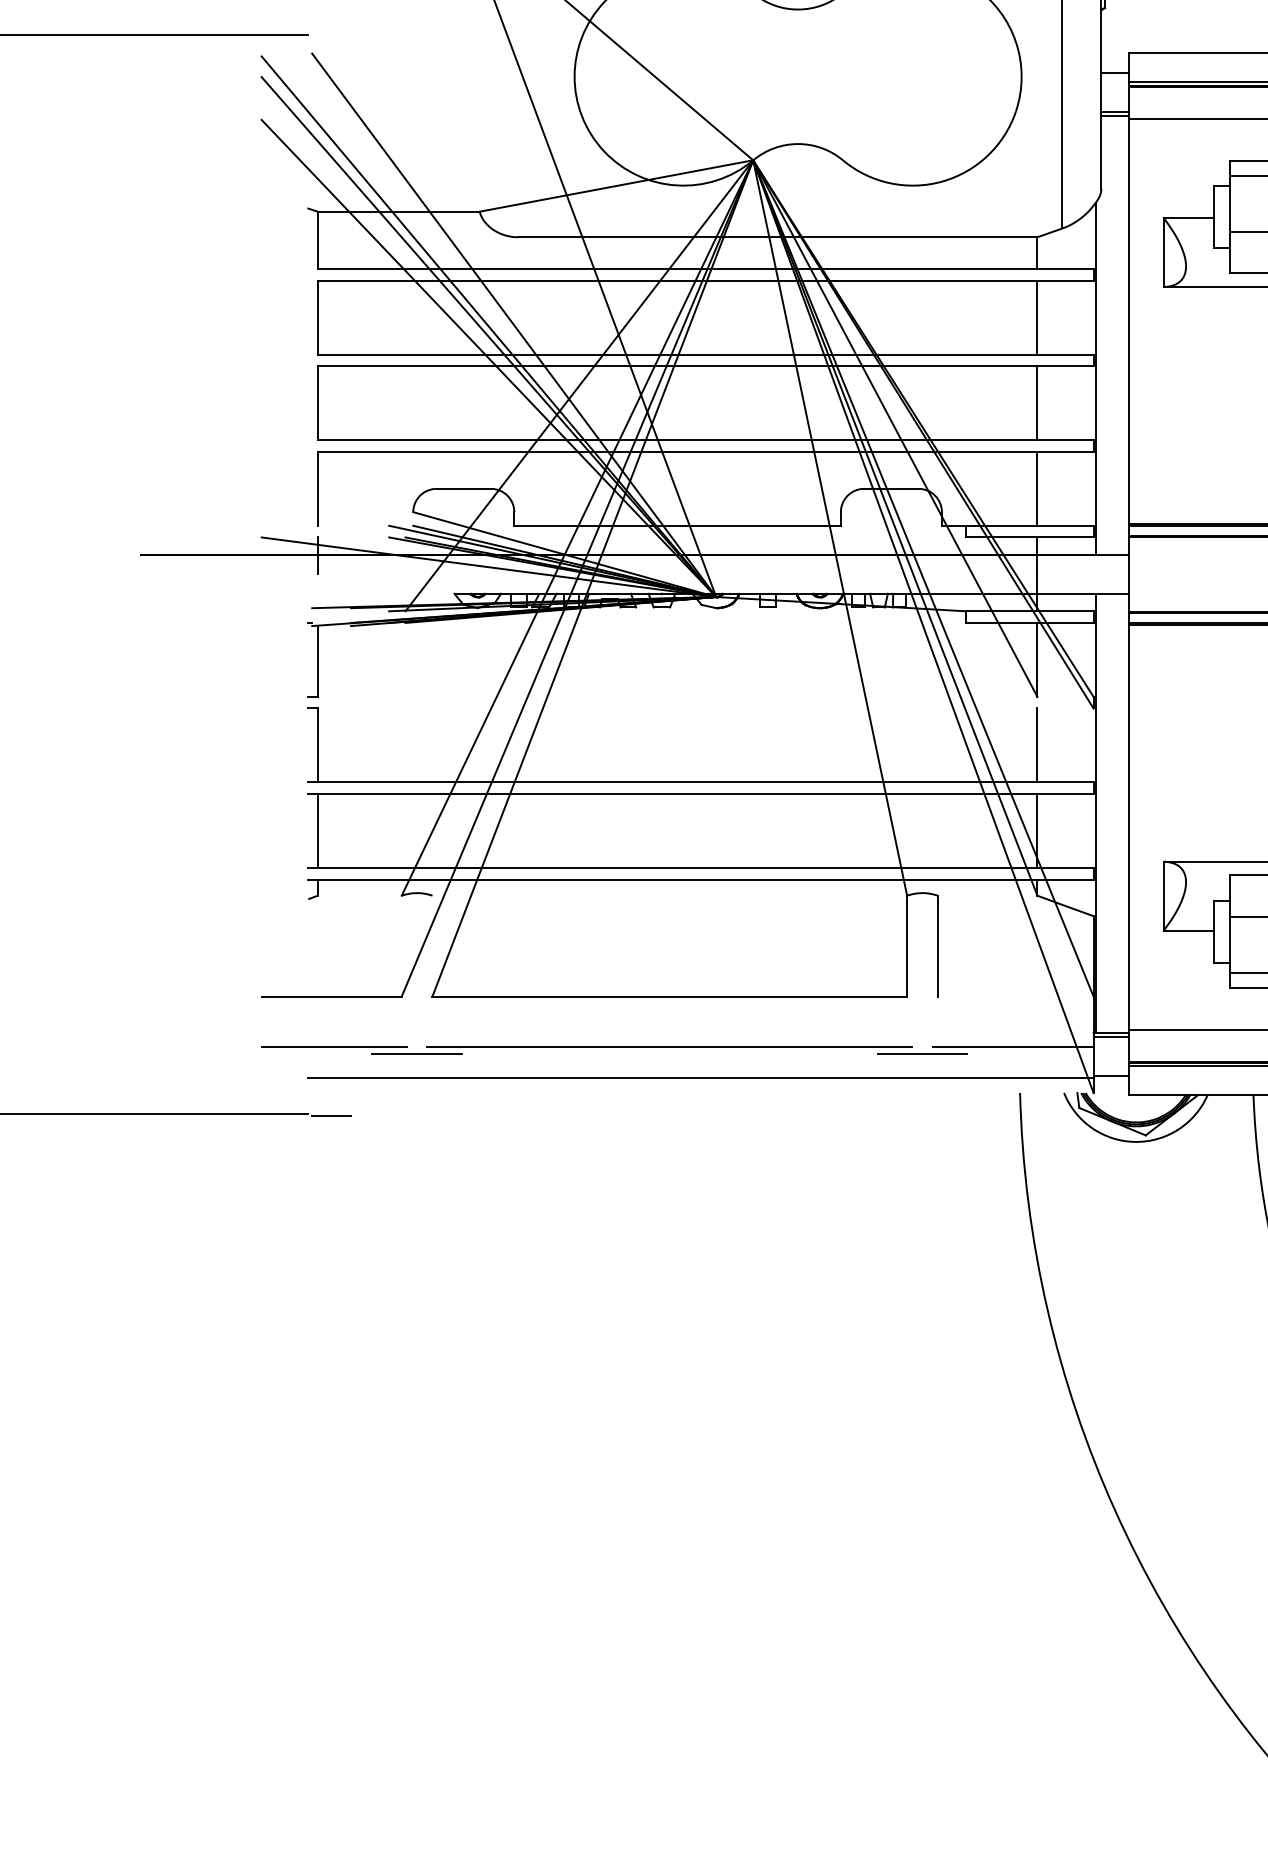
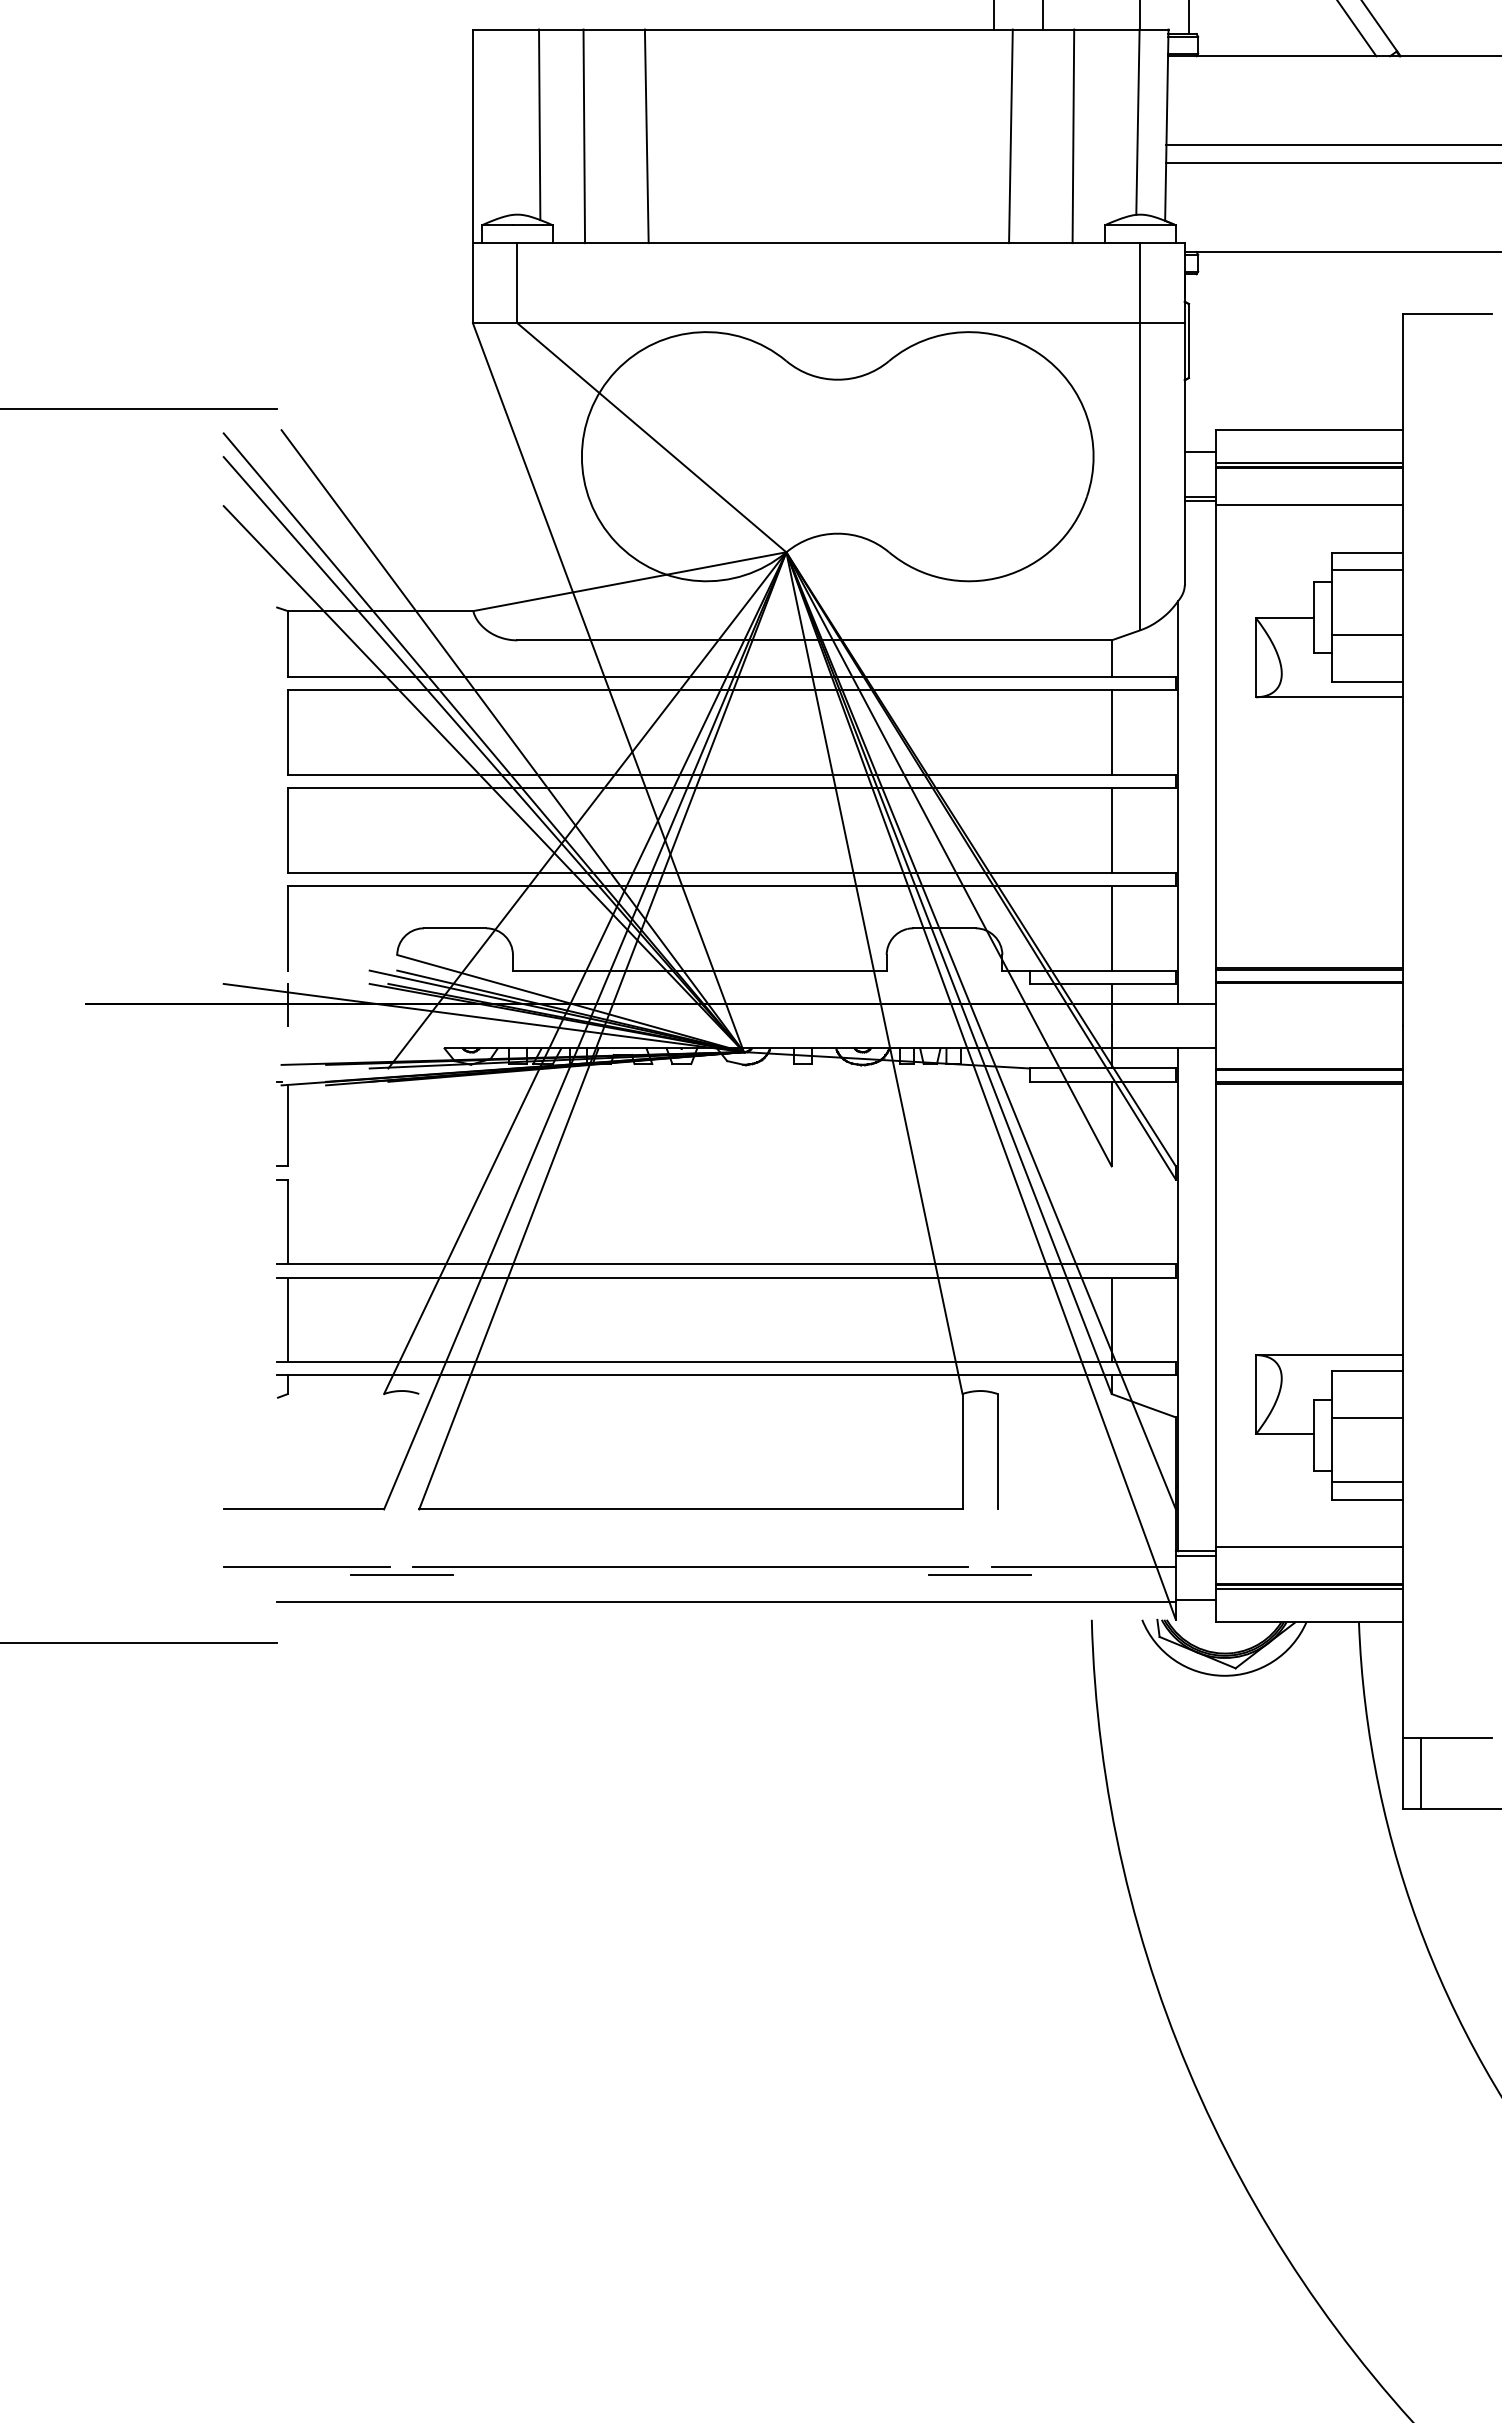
line: (1037, 745) -> (1111, 1221), removed
line: (331, 1116) -> (303, 1646), removed

